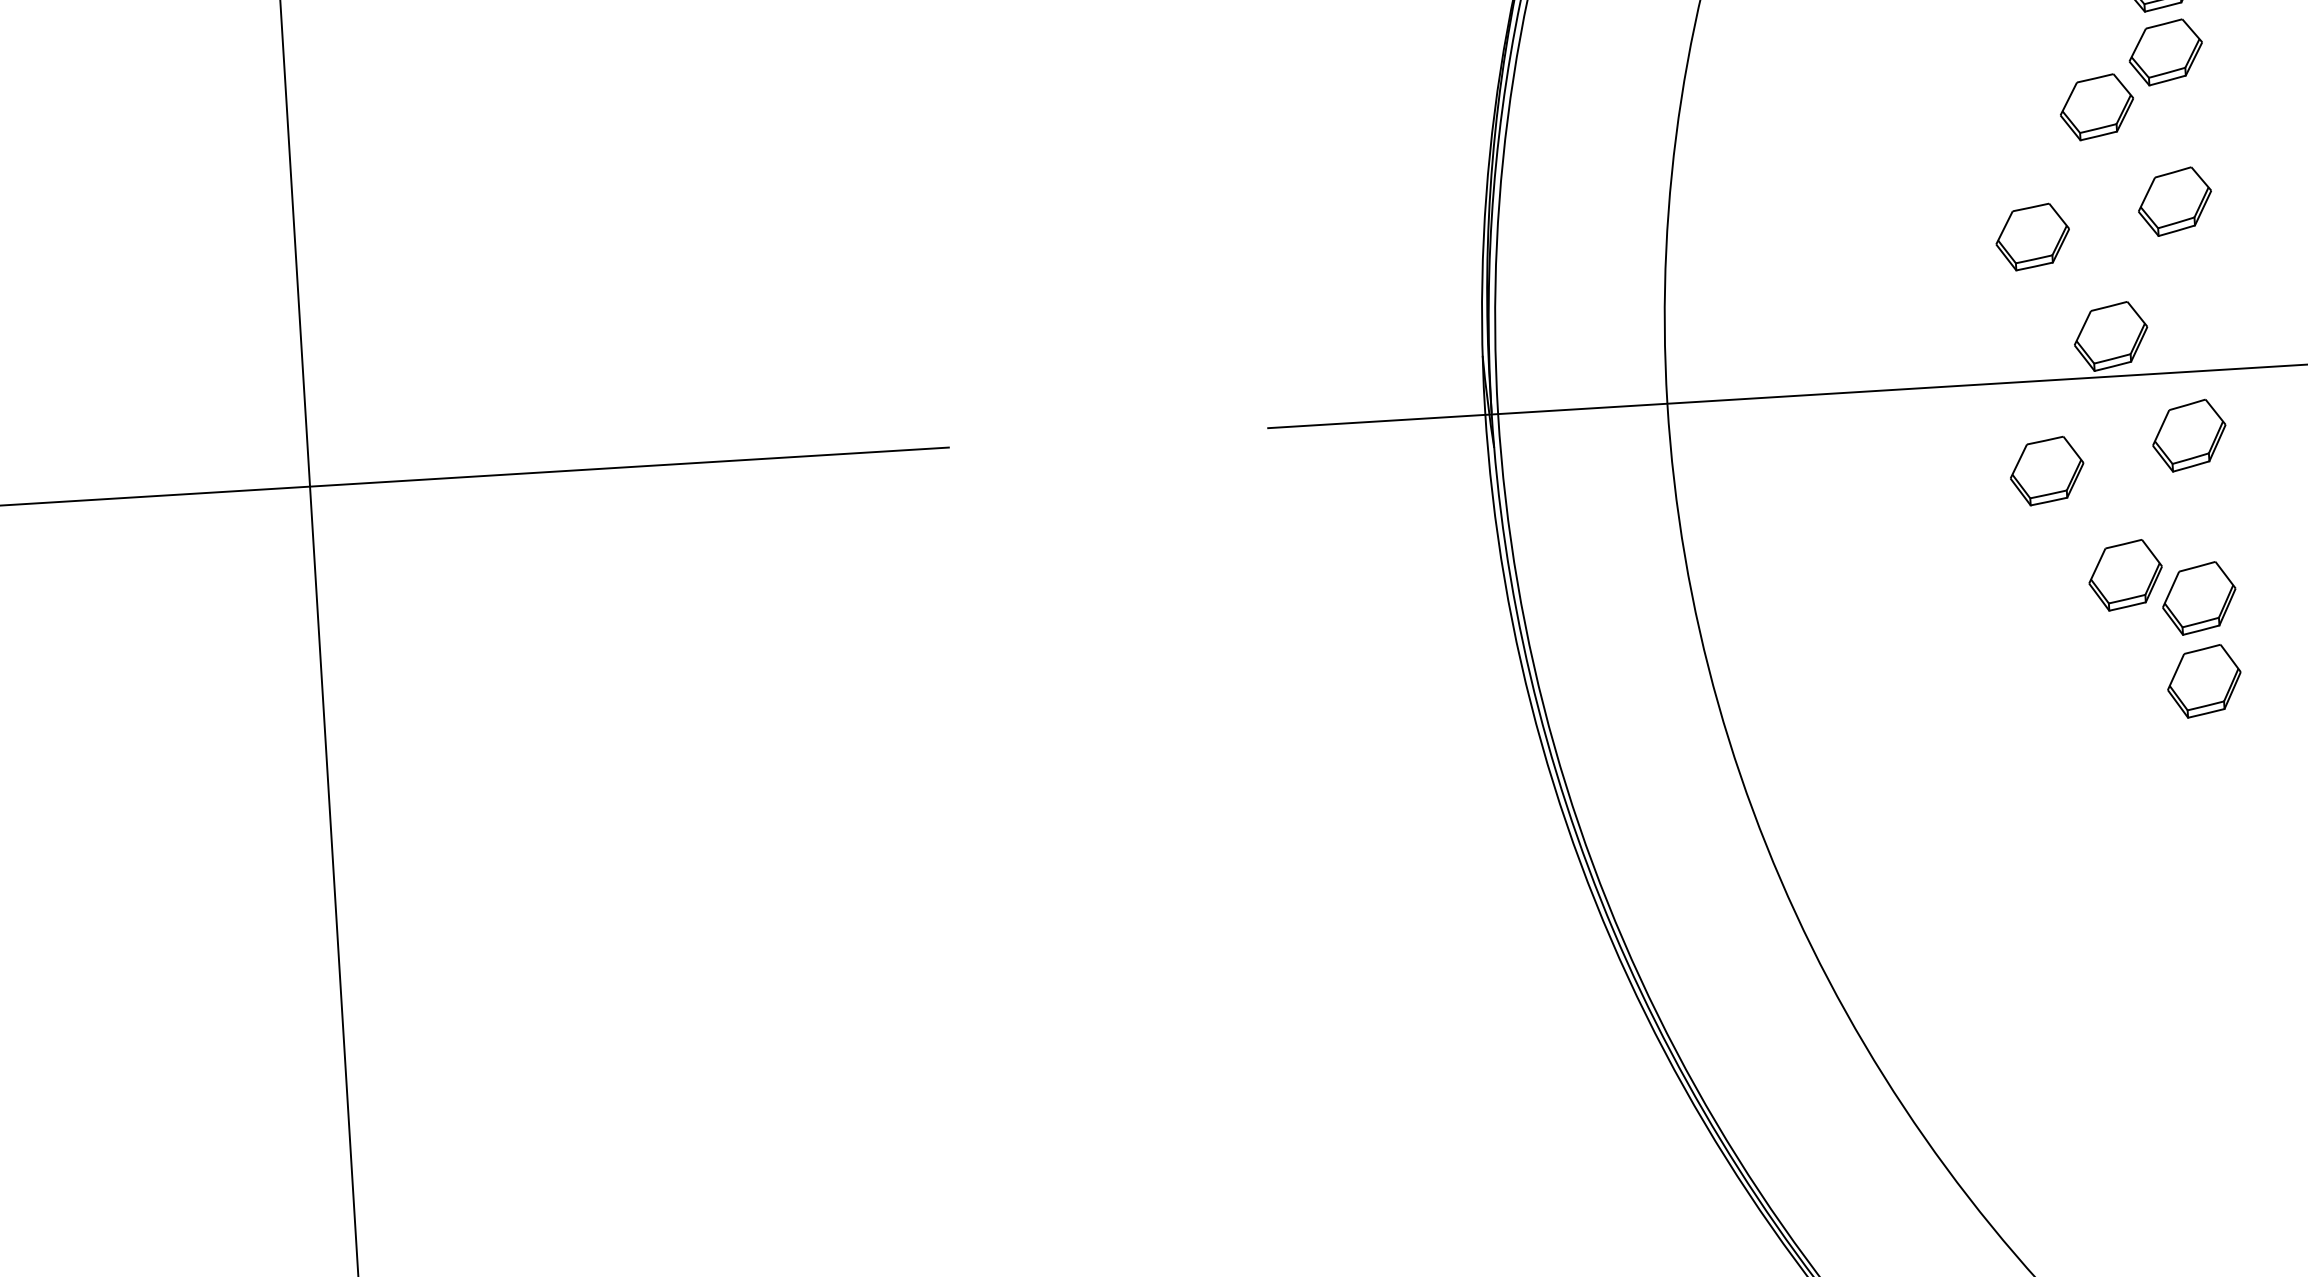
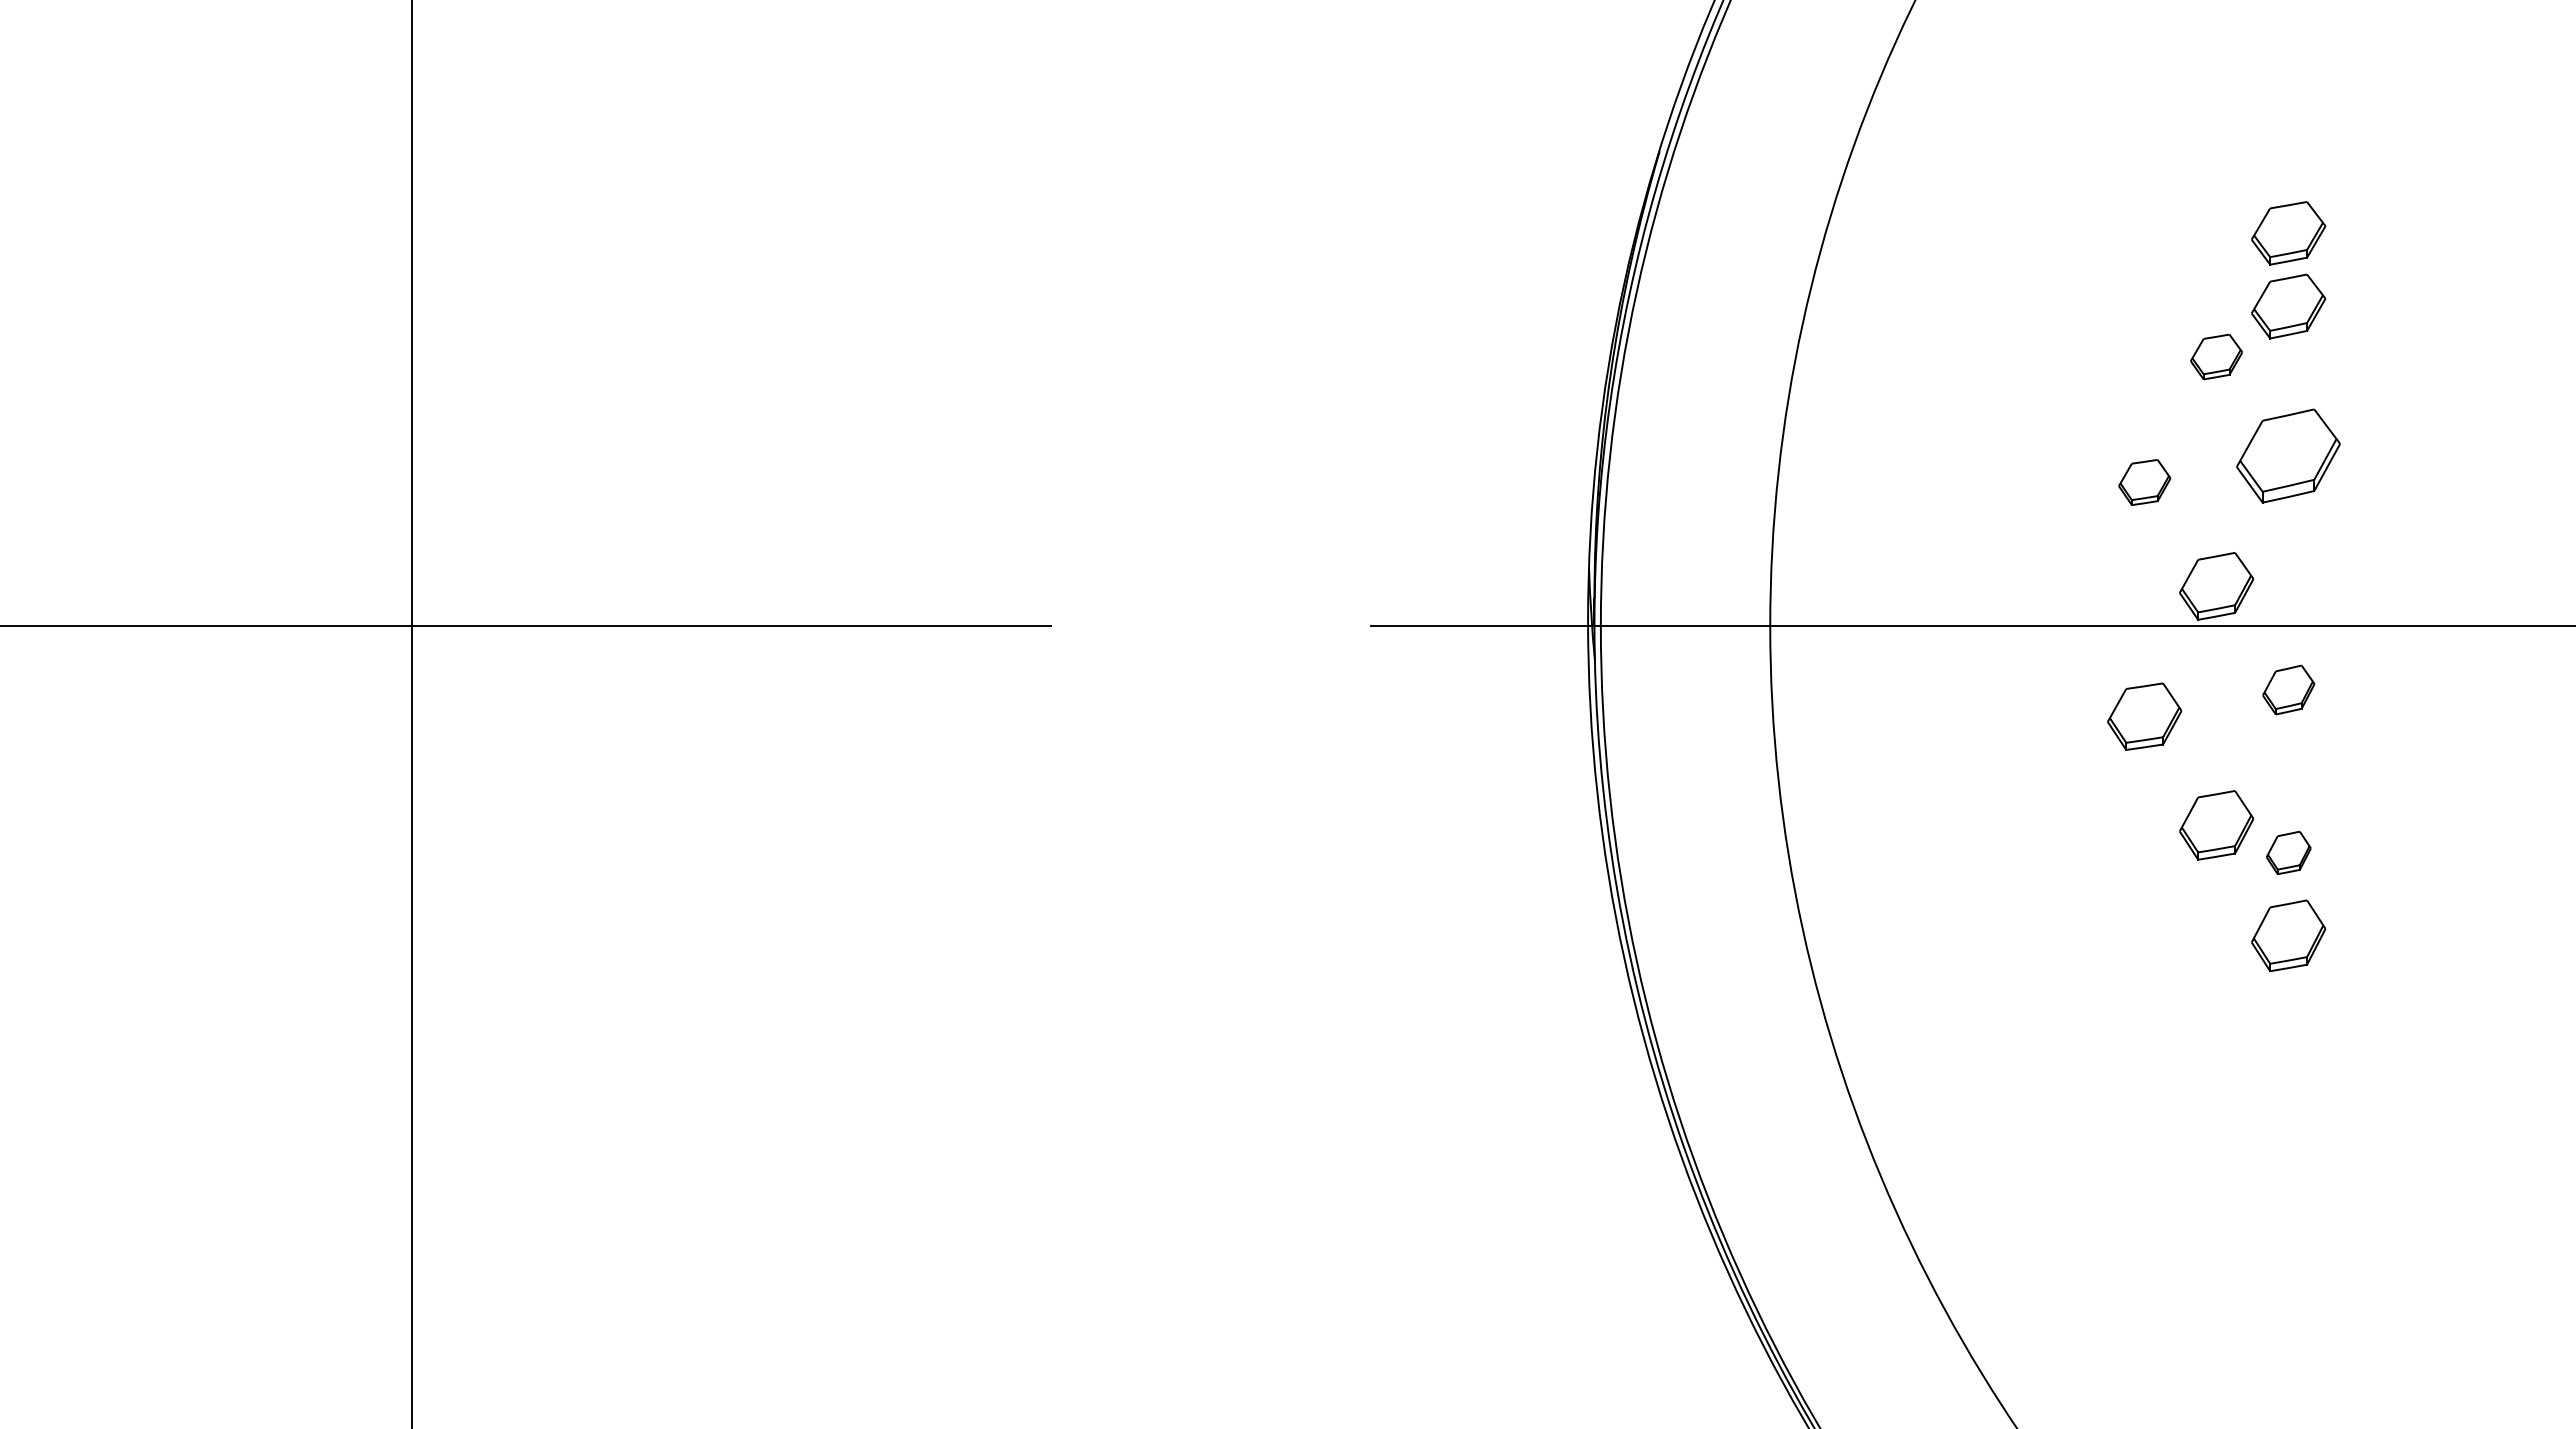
part: (2096, 106) -> (2216, 356), size x0.7
part: (2174, 201) -> (2288, 455), size x1.4
part: (2032, 237) -> (2144, 482), size x0.7
part: (2189, 435) -> (2288, 689), size x0.7
part: (2199, 597) -> (2288, 852), size x0.6

